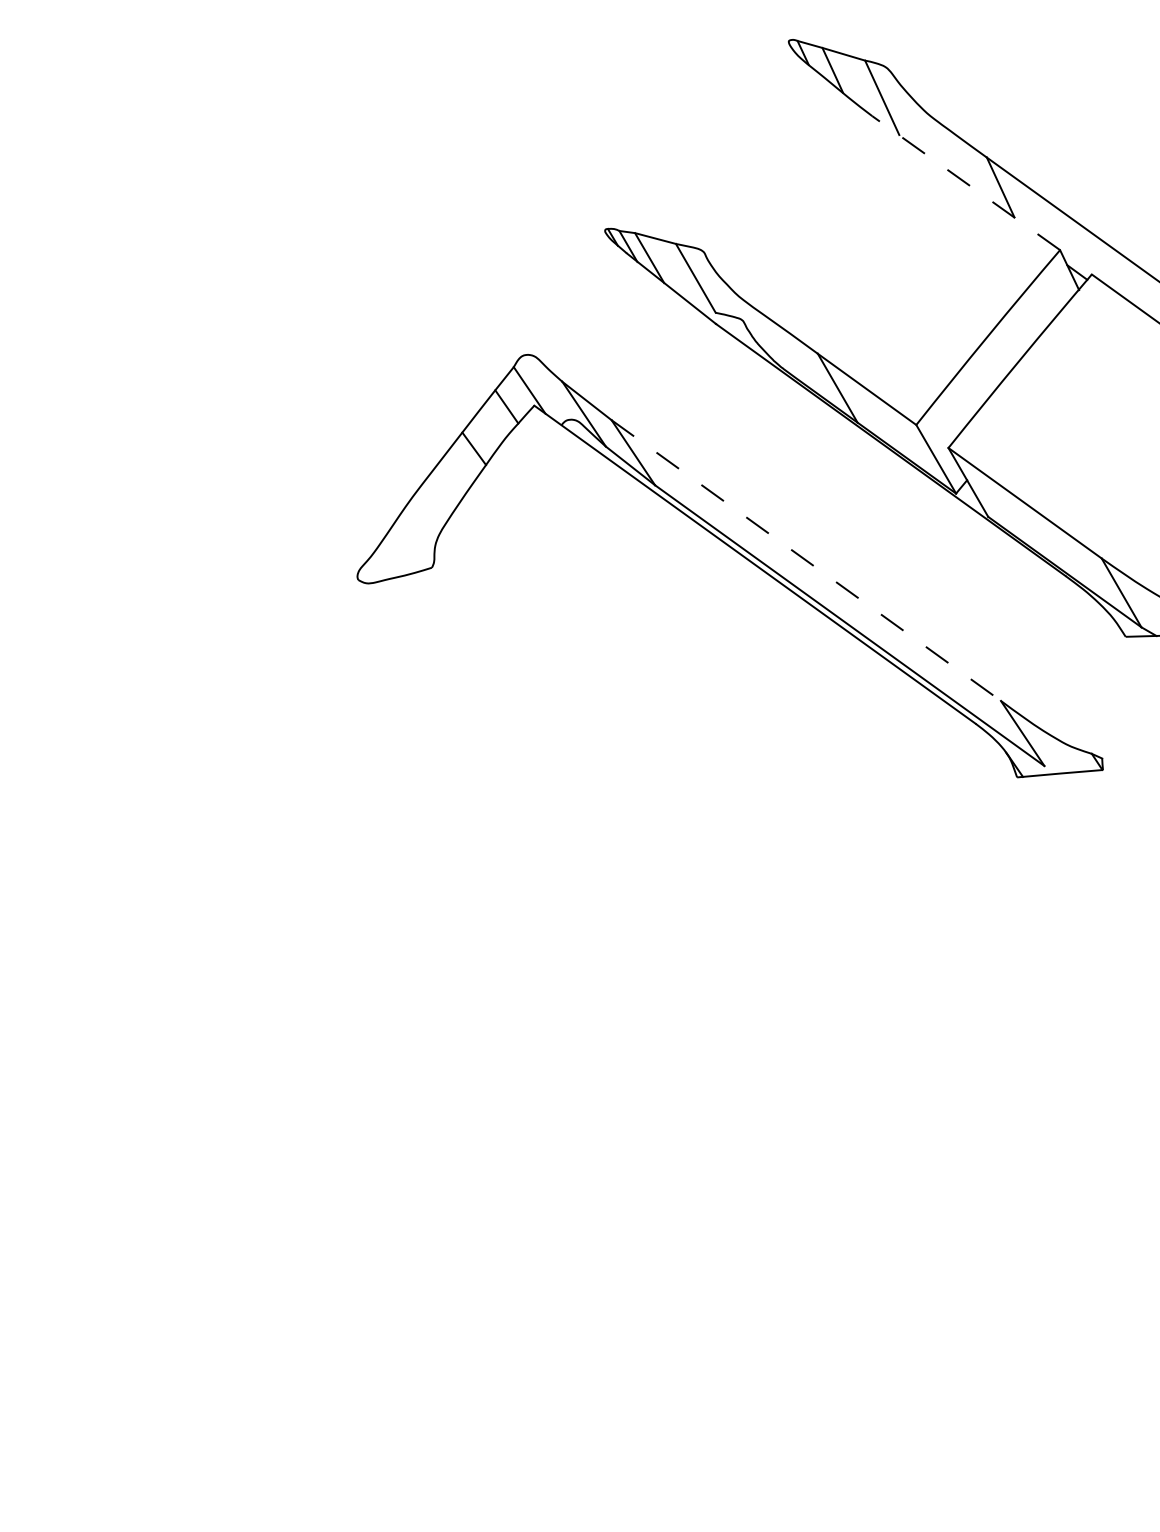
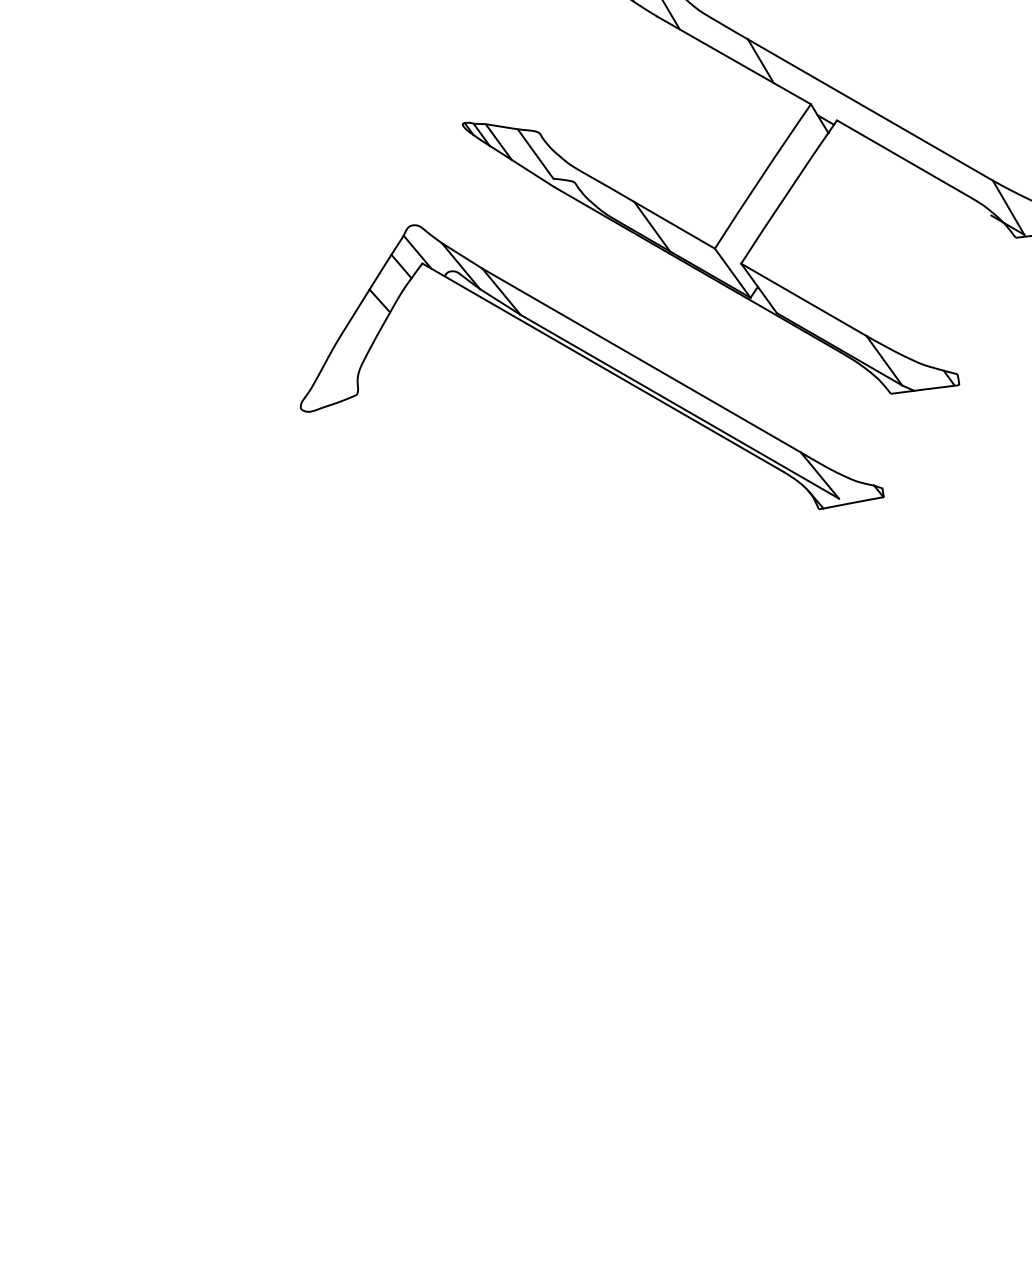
line: (965, 183) -> (733, 60), dashed -> solid
line: (806, 560) -> (641, 360), dashed -> solid

